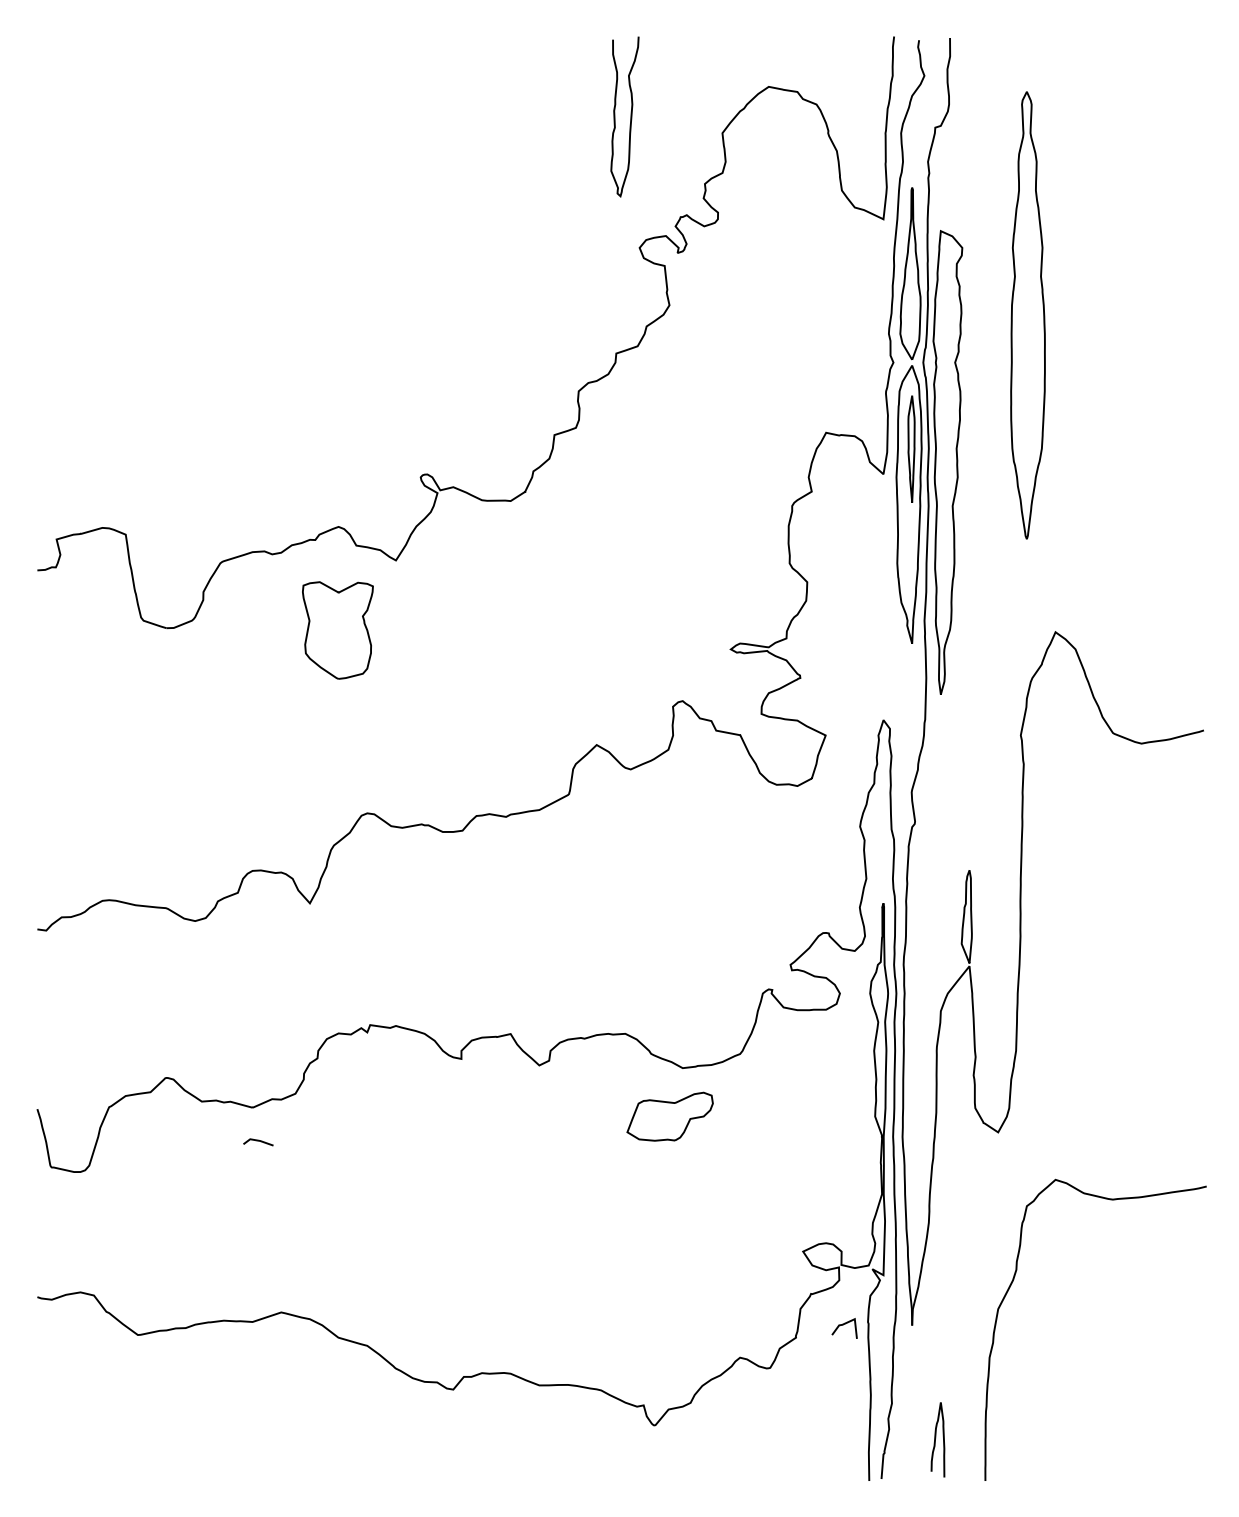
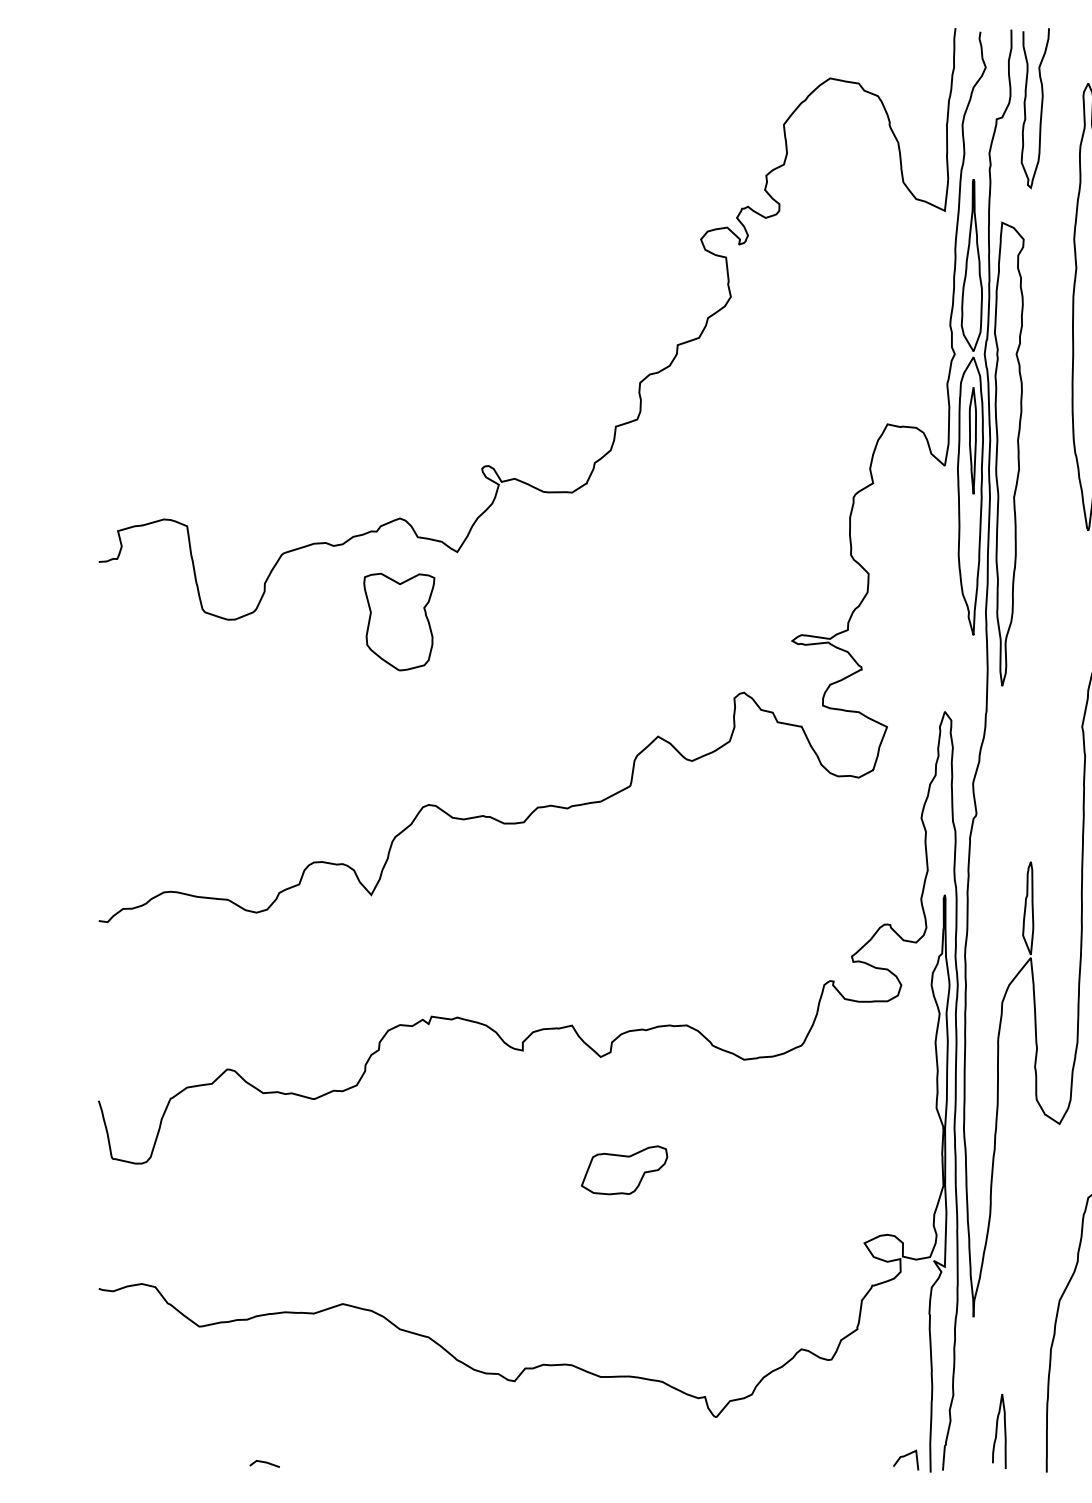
curve: (630, 116) -> (1040, 108), moved
part: (669, 1116) -> (623, 1170), moved
line: (258, 1141) -> (264, 1463), moved
line: (843, 1325) -> (904, 1457), moved

